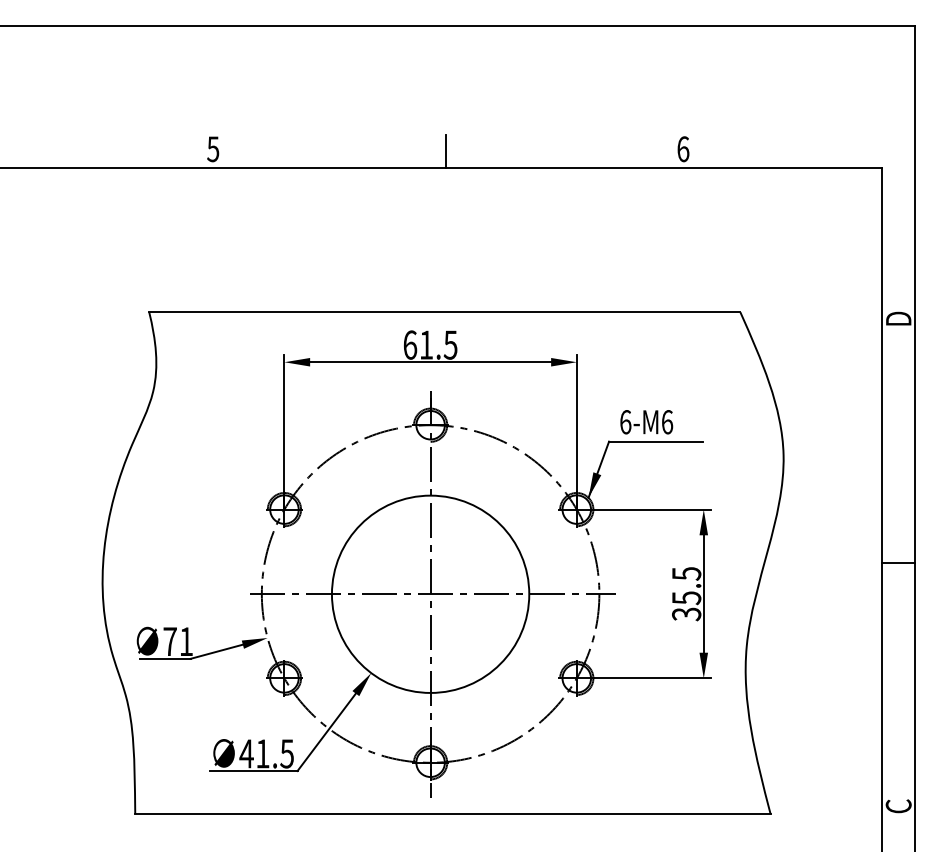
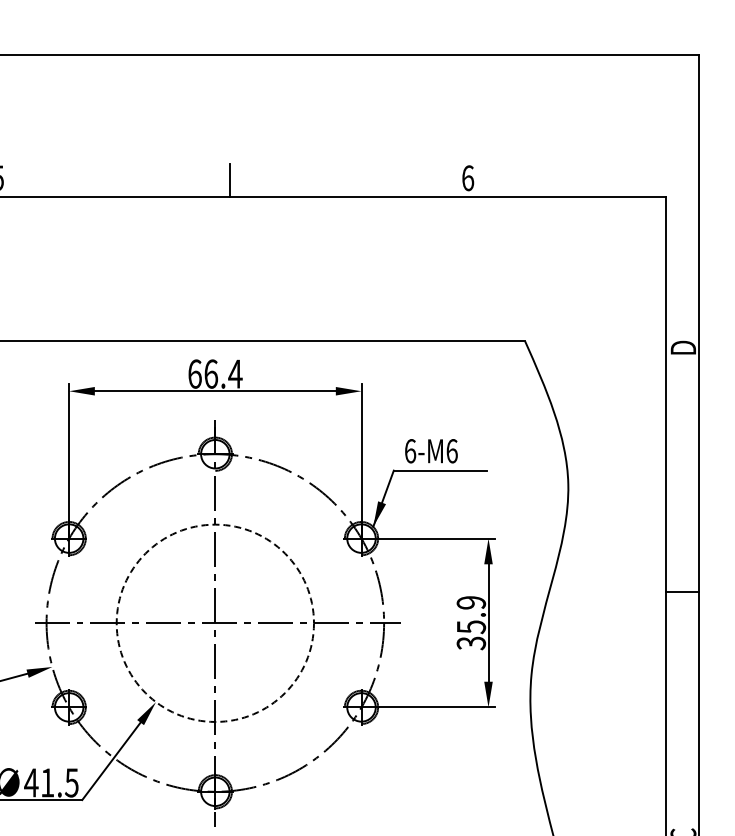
text: (438, 344) -> (223, 373), 61.5 -> 66.4
text: (686, 573) -> (471, 602), 35.5 -> 35.9
circle: (430, 593) -> (215, 622), solid -> dashed

